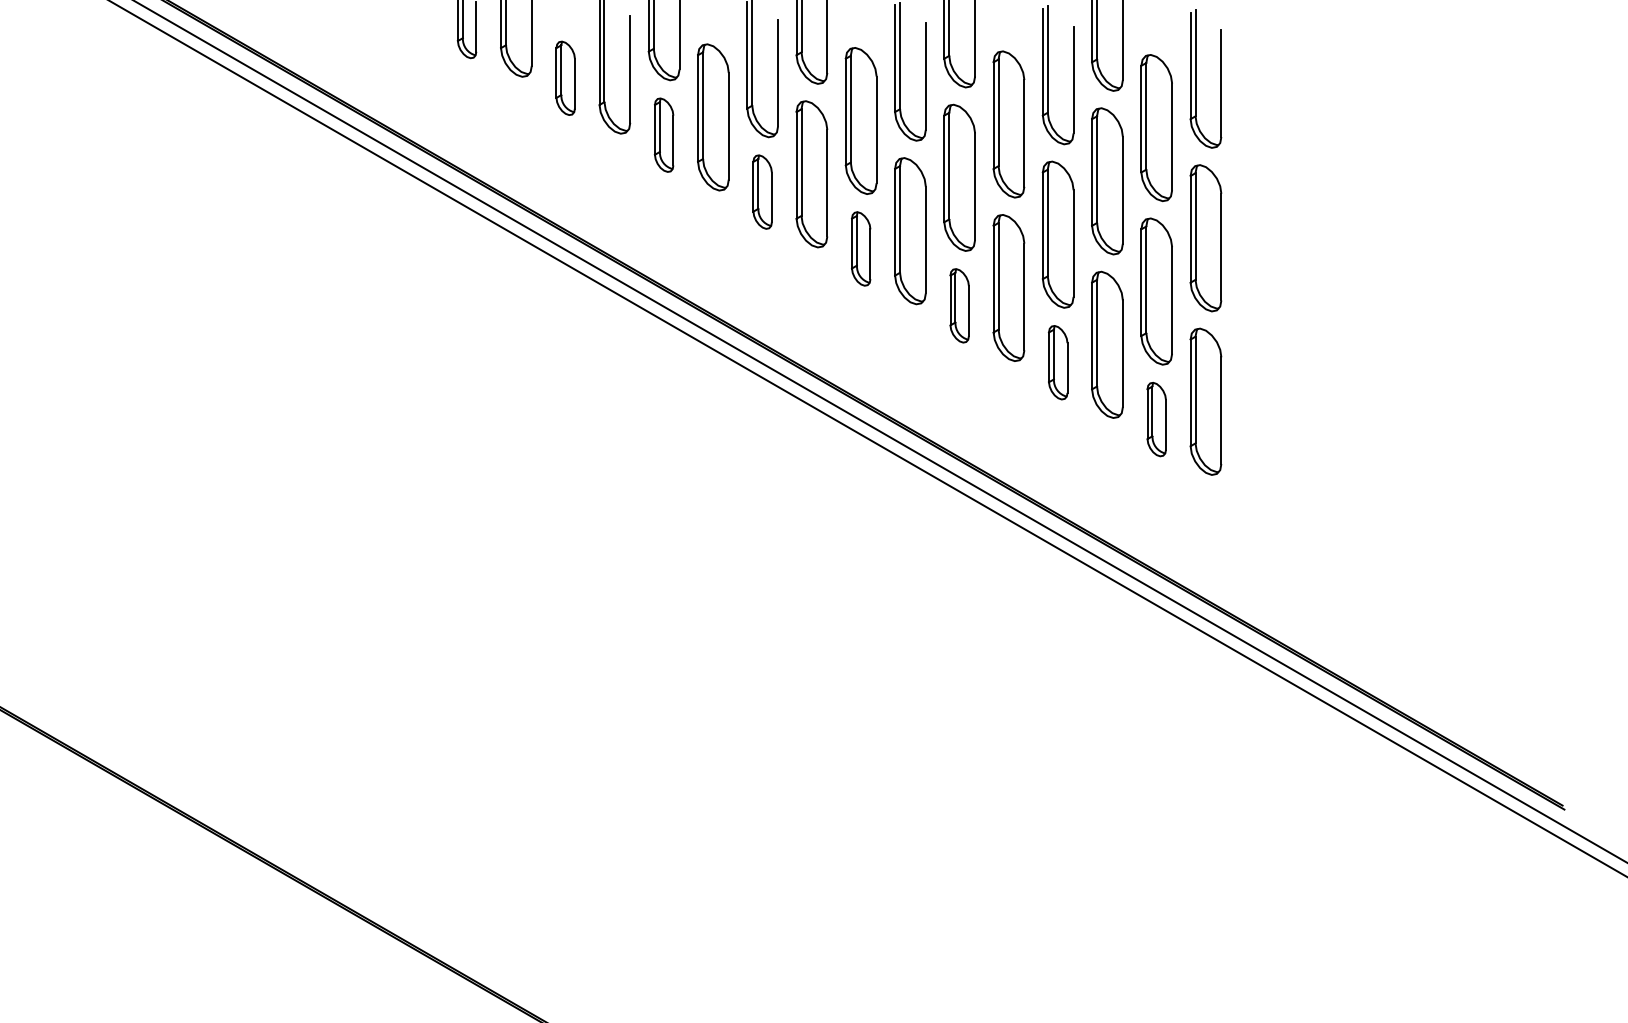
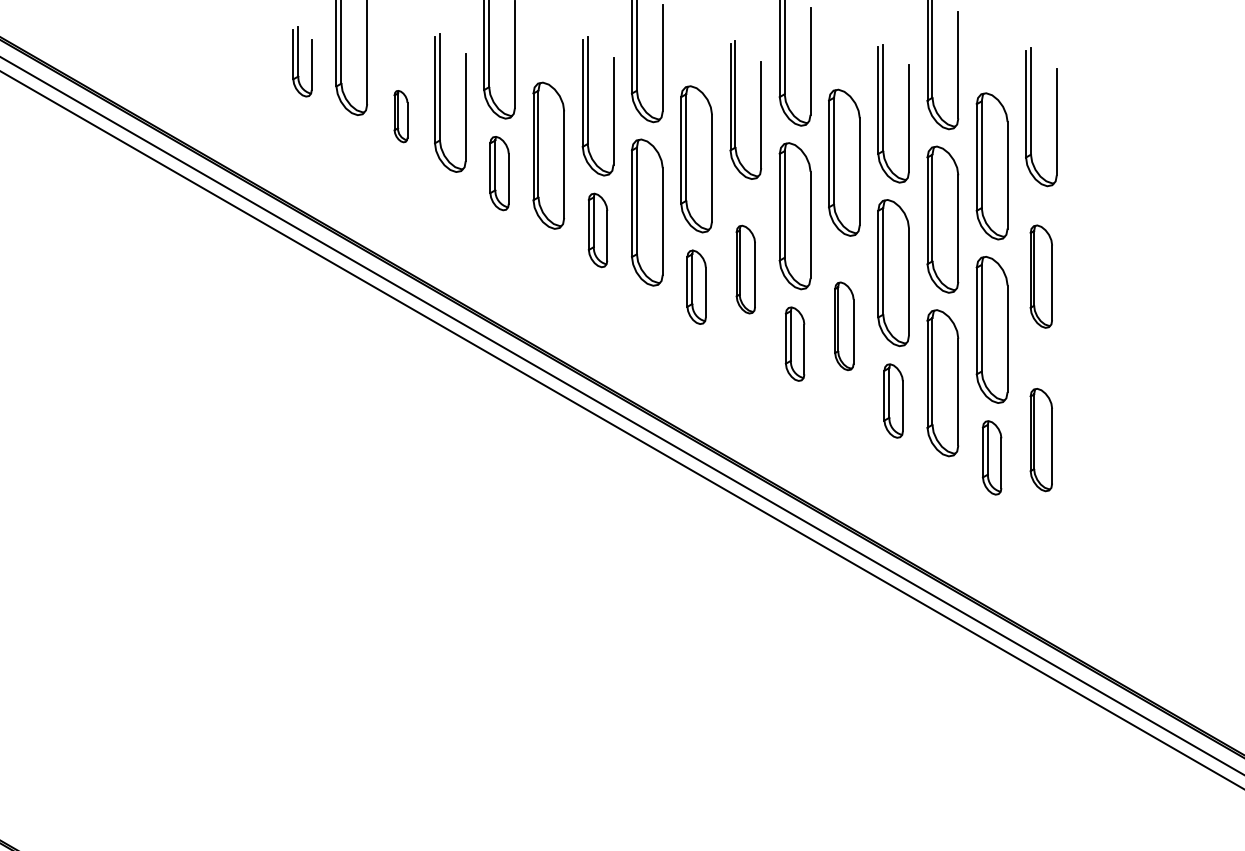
part: (565, 77) -> (400, 115), size x0.7
part: (910, 231) -> (745, 269), size x0.6
part: (1205, 238) -> (1040, 276), size x0.7
part: (1008, 287) -> (843, 325), size x0.6
part: (1205, 401) -> (1040, 439), size x0.7

